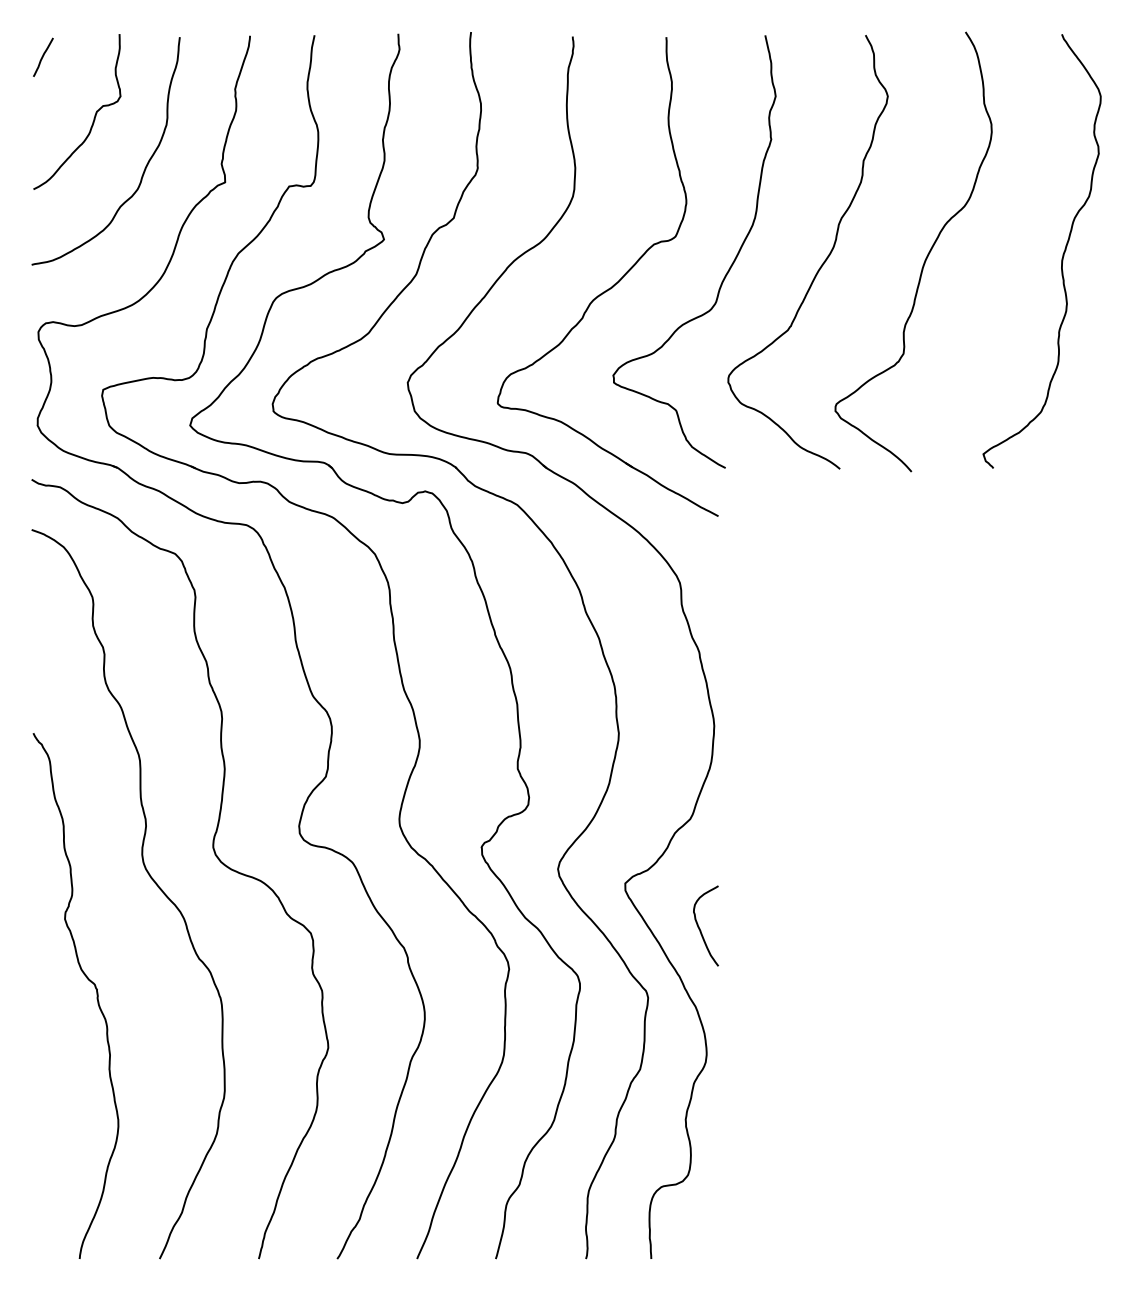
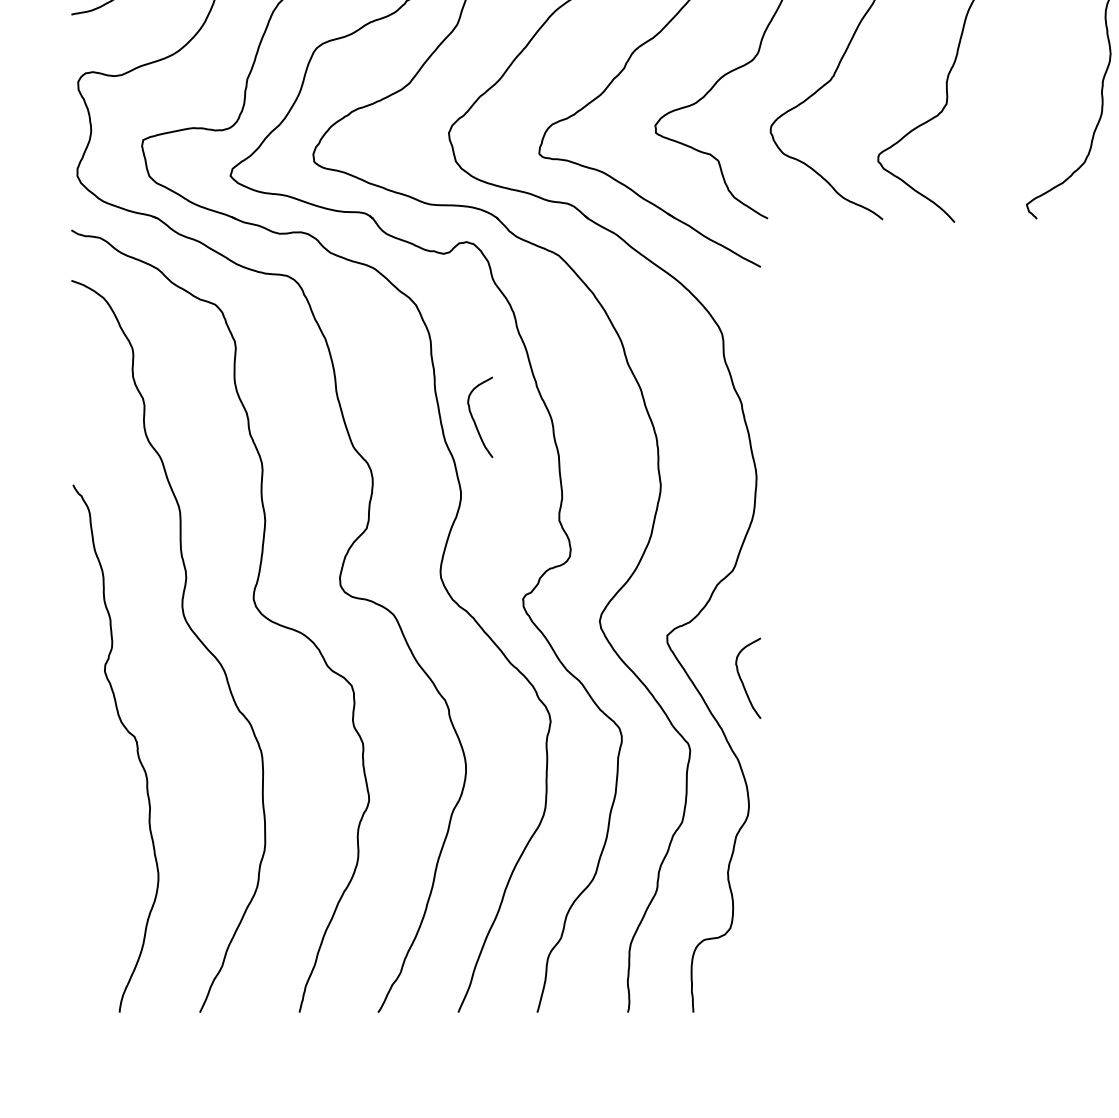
curve: (433, 668) -> (474, 419), added

